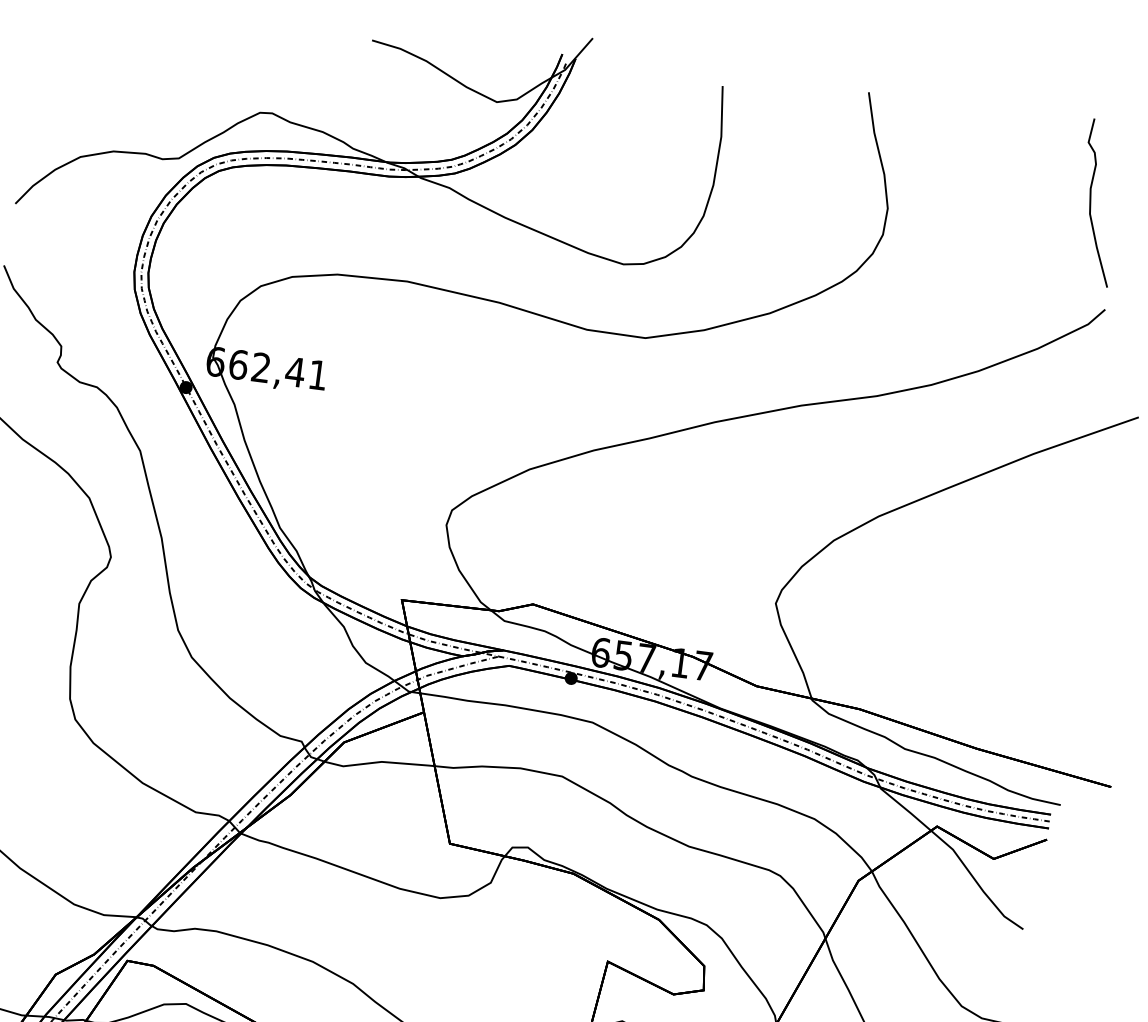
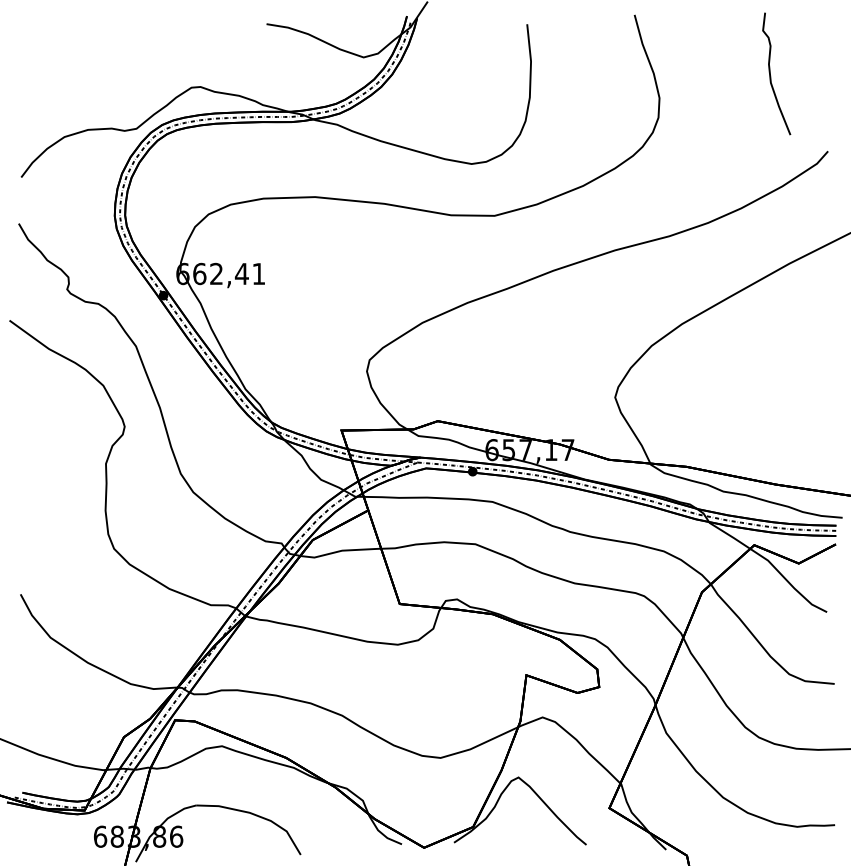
curve: (1091, 205) -> (771, 76), moved

